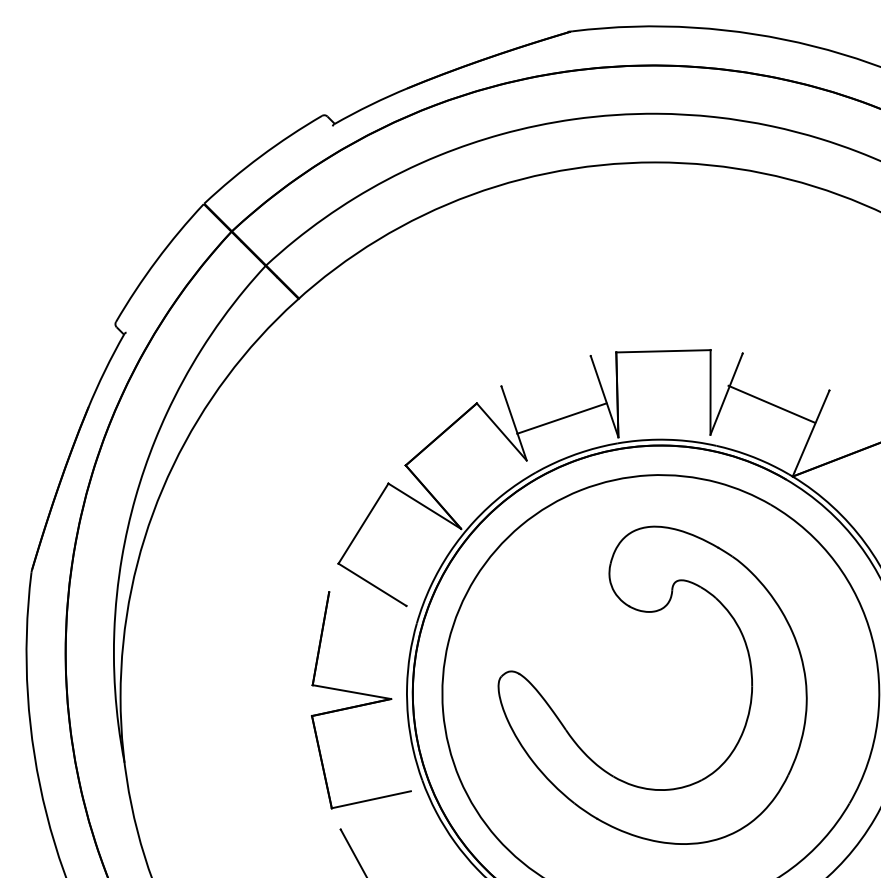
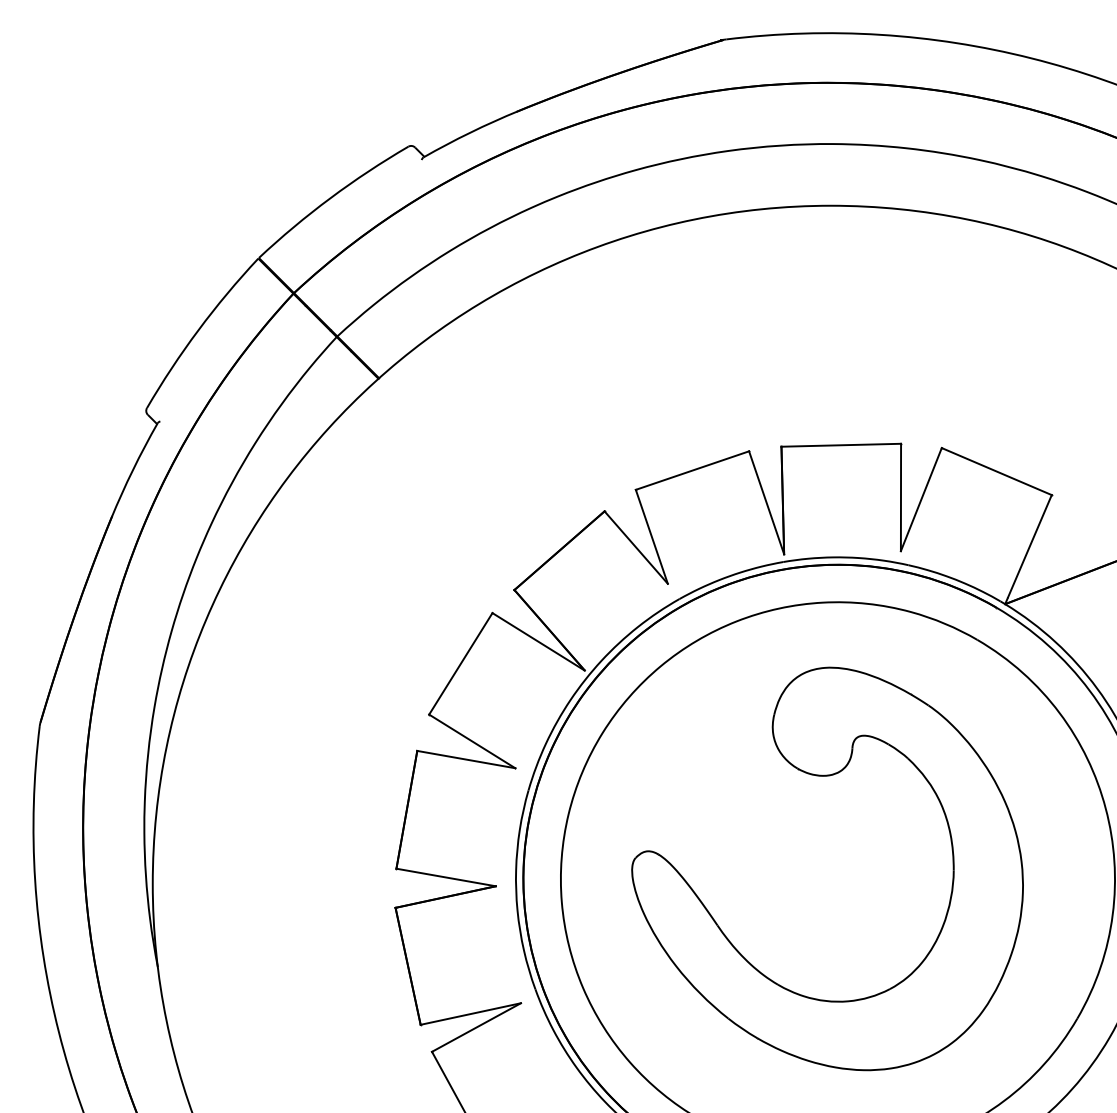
line: (771, 404) -> (996, 471), moved
line: (561, 418) -> (692, 470), moved
line: (367, 599) -> (466, 759), added
line: (375, 810) -> (476, 1027), added

